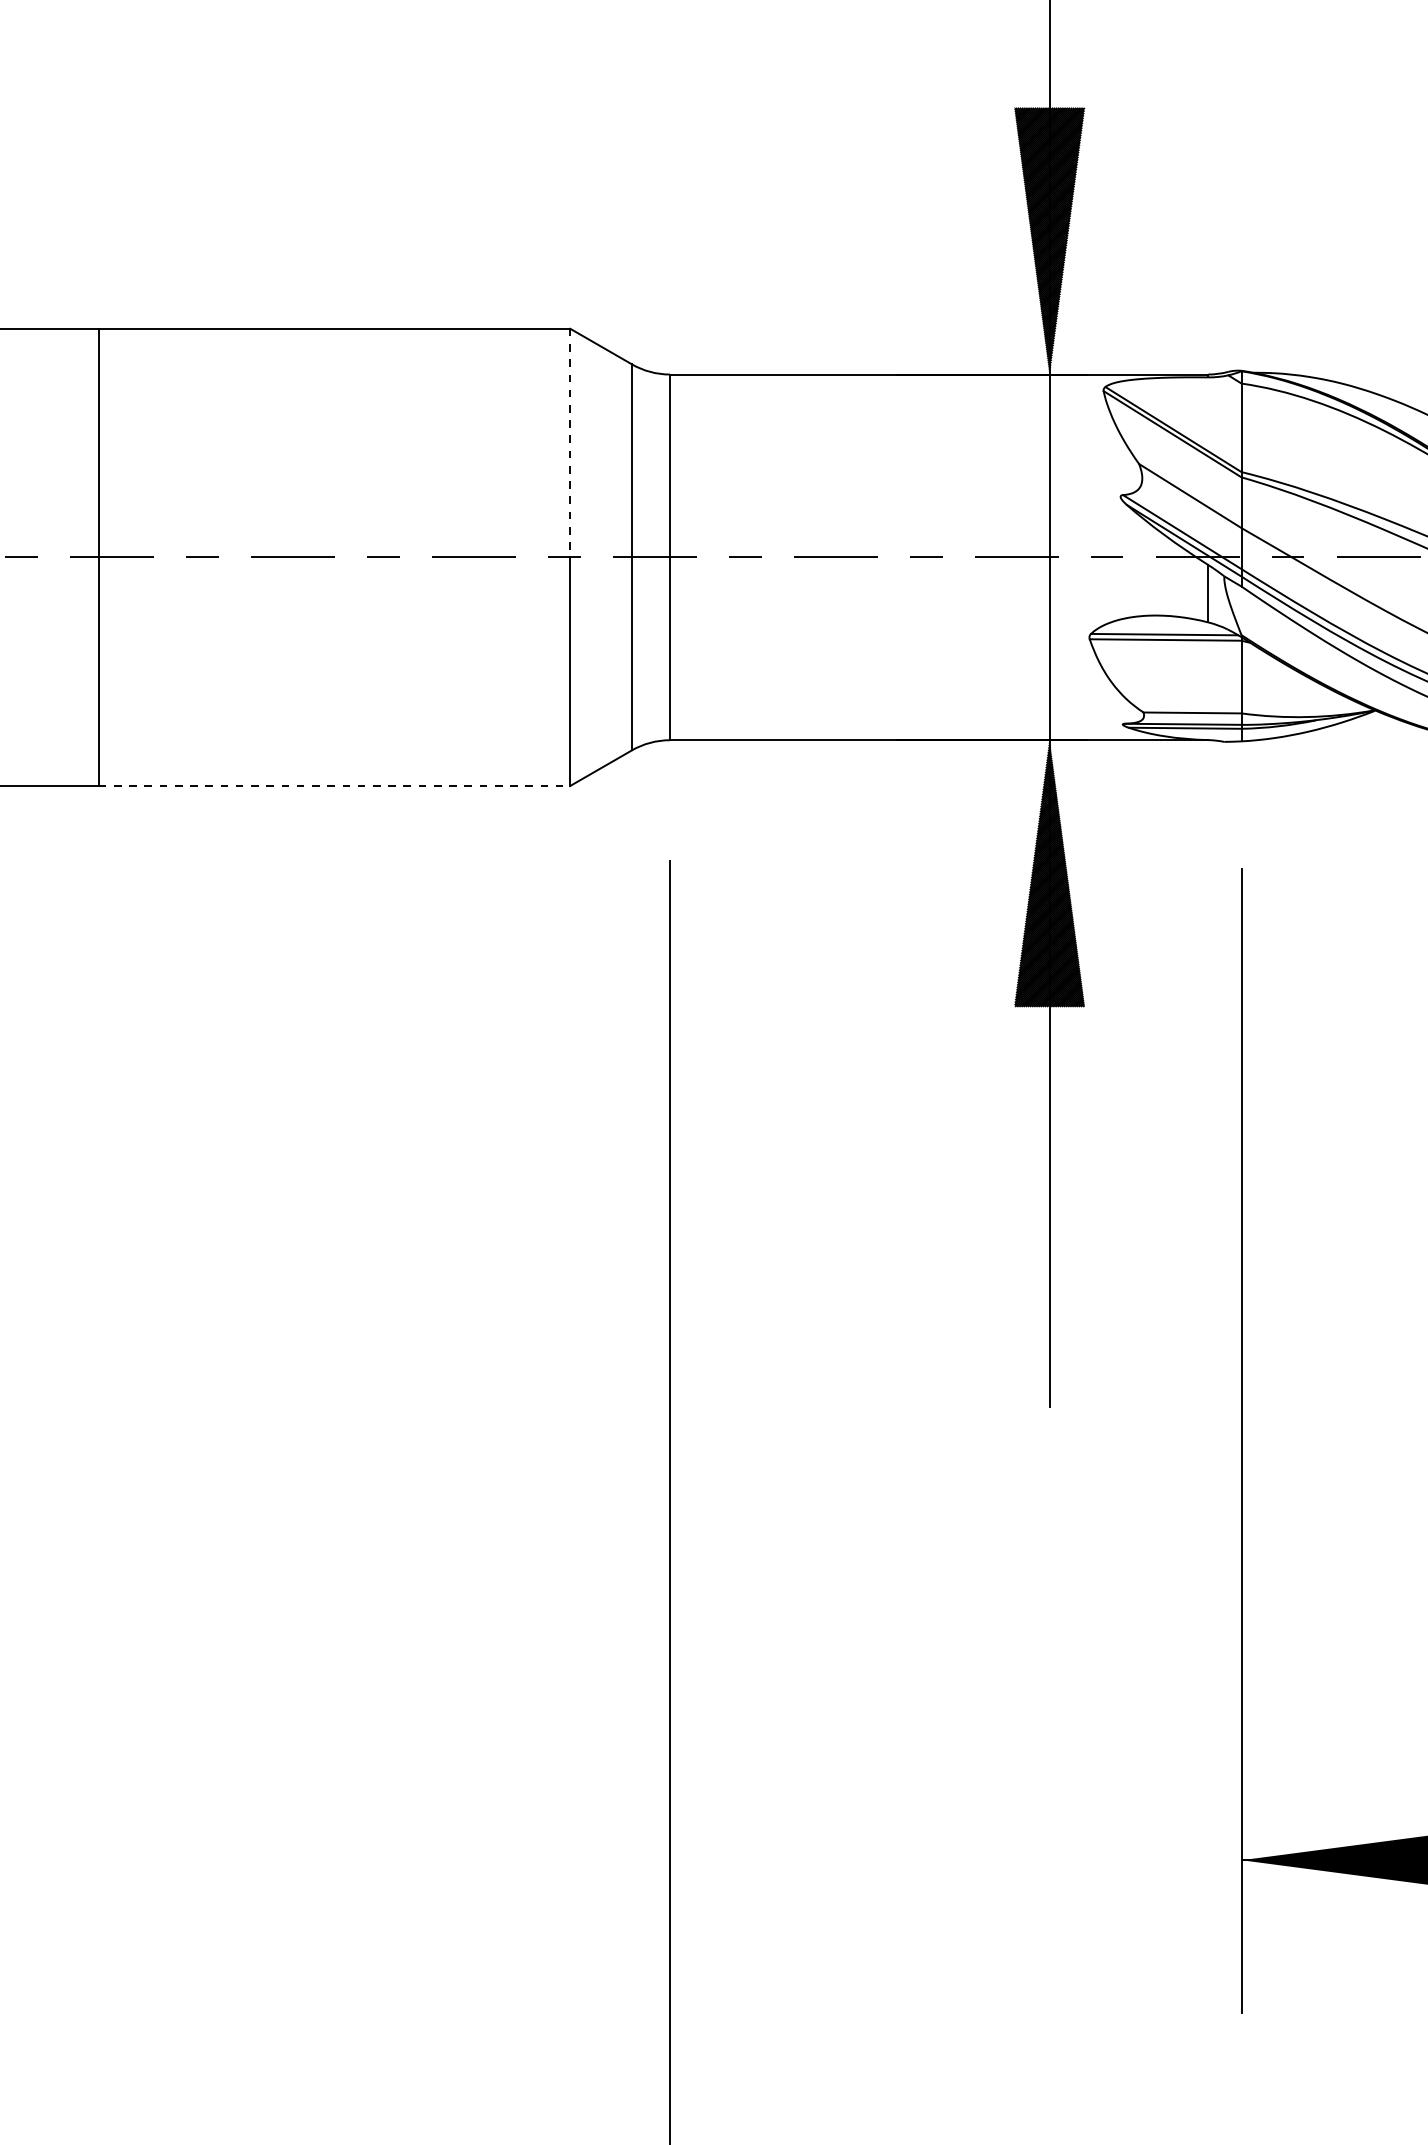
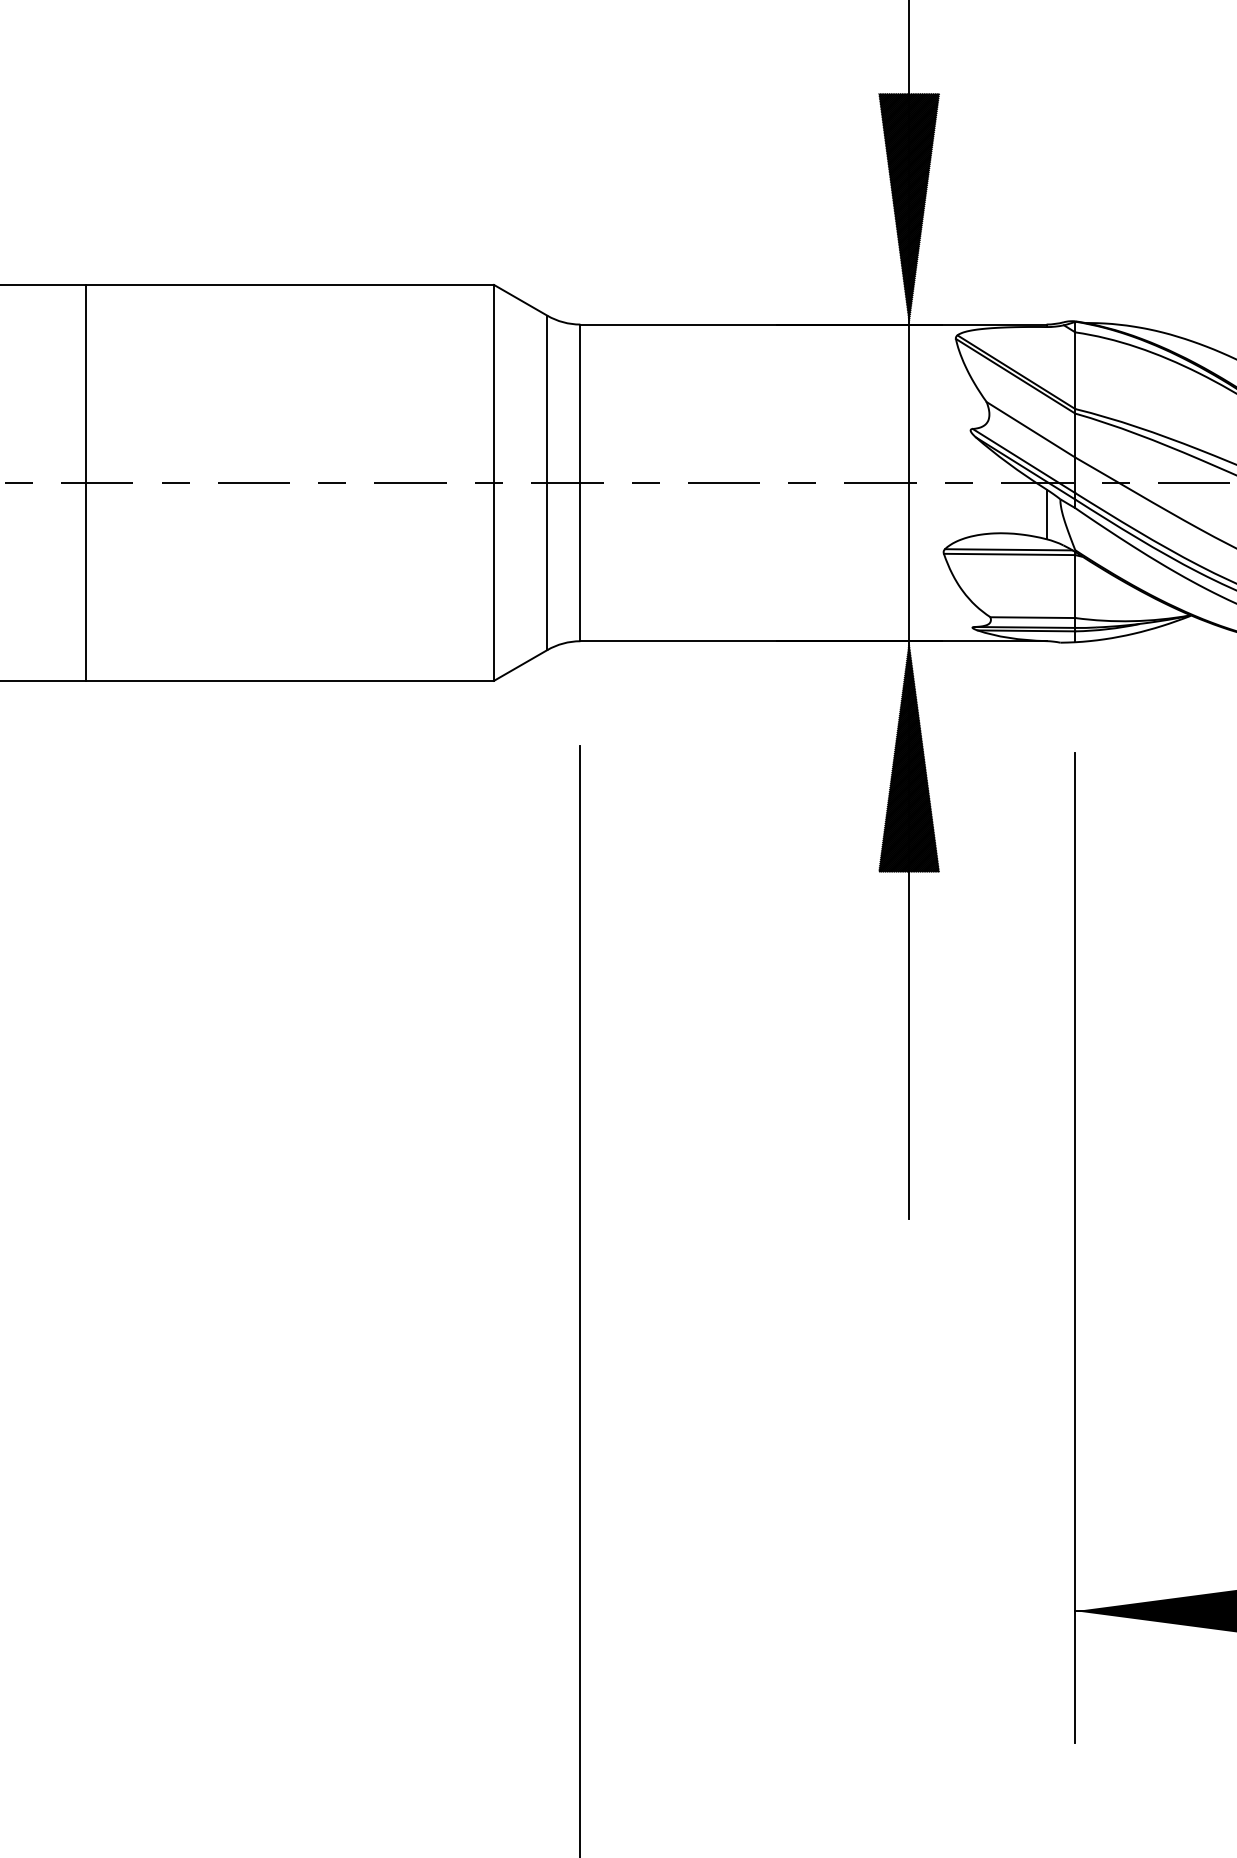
line: (570, 443) -> (494, 384), dashed -> solid
line: (334, 785) -> (289, 680), dashed -> solid

